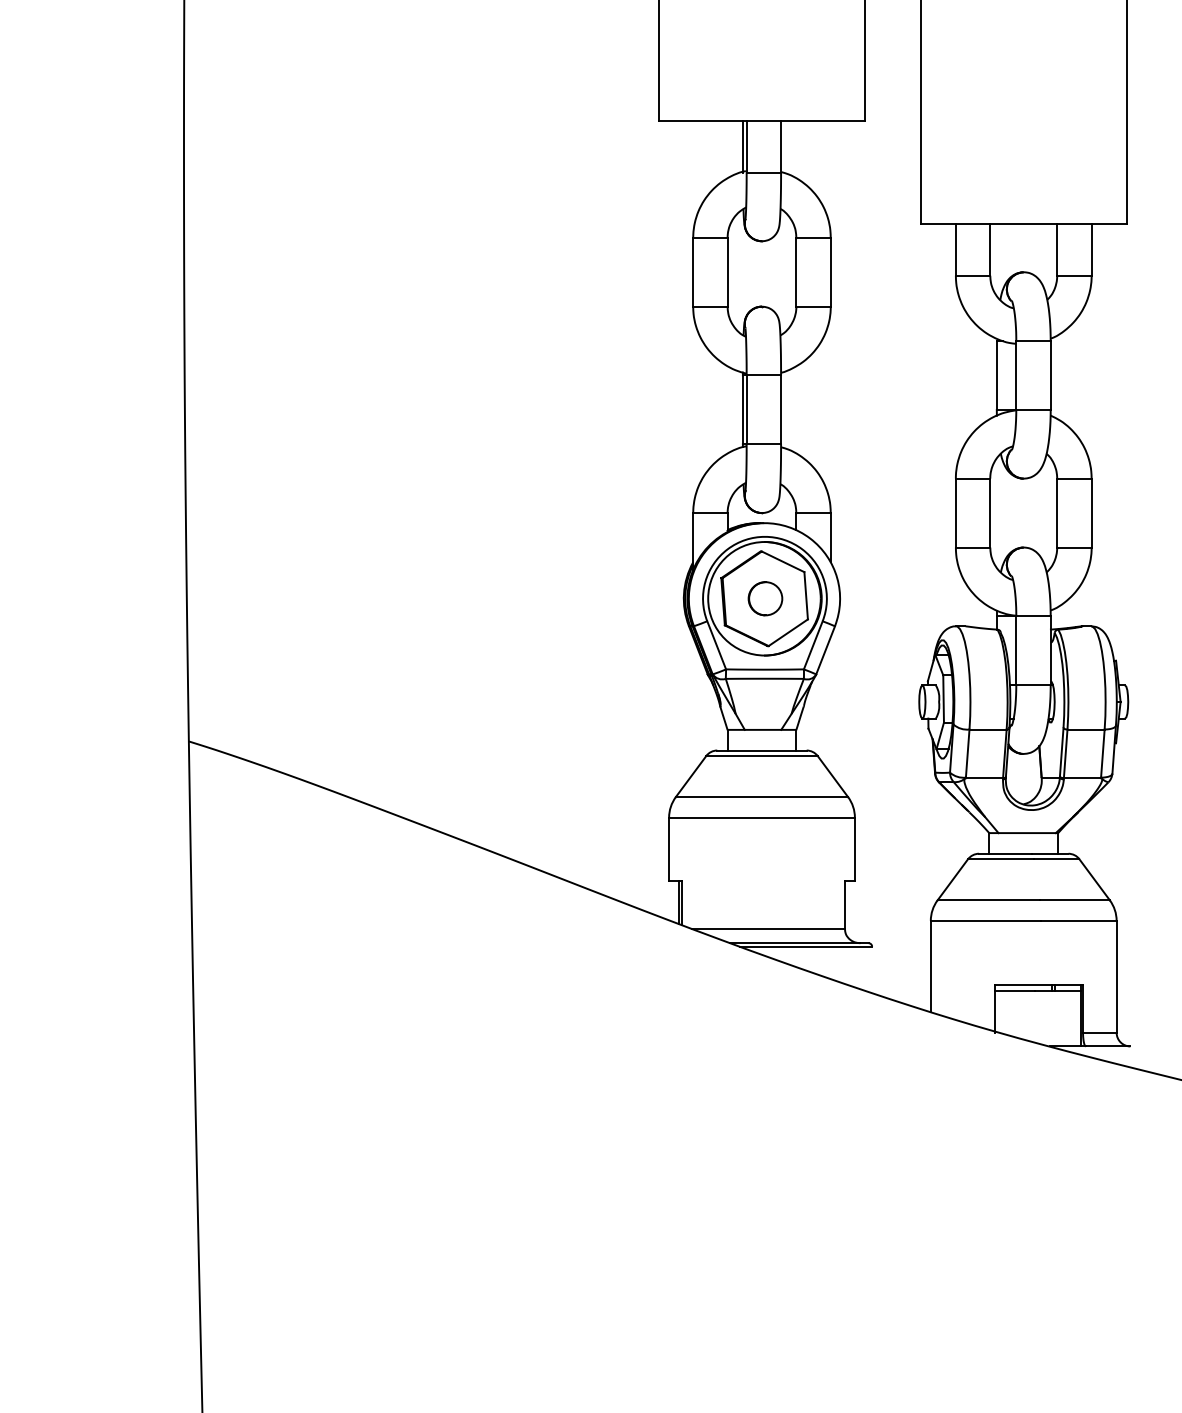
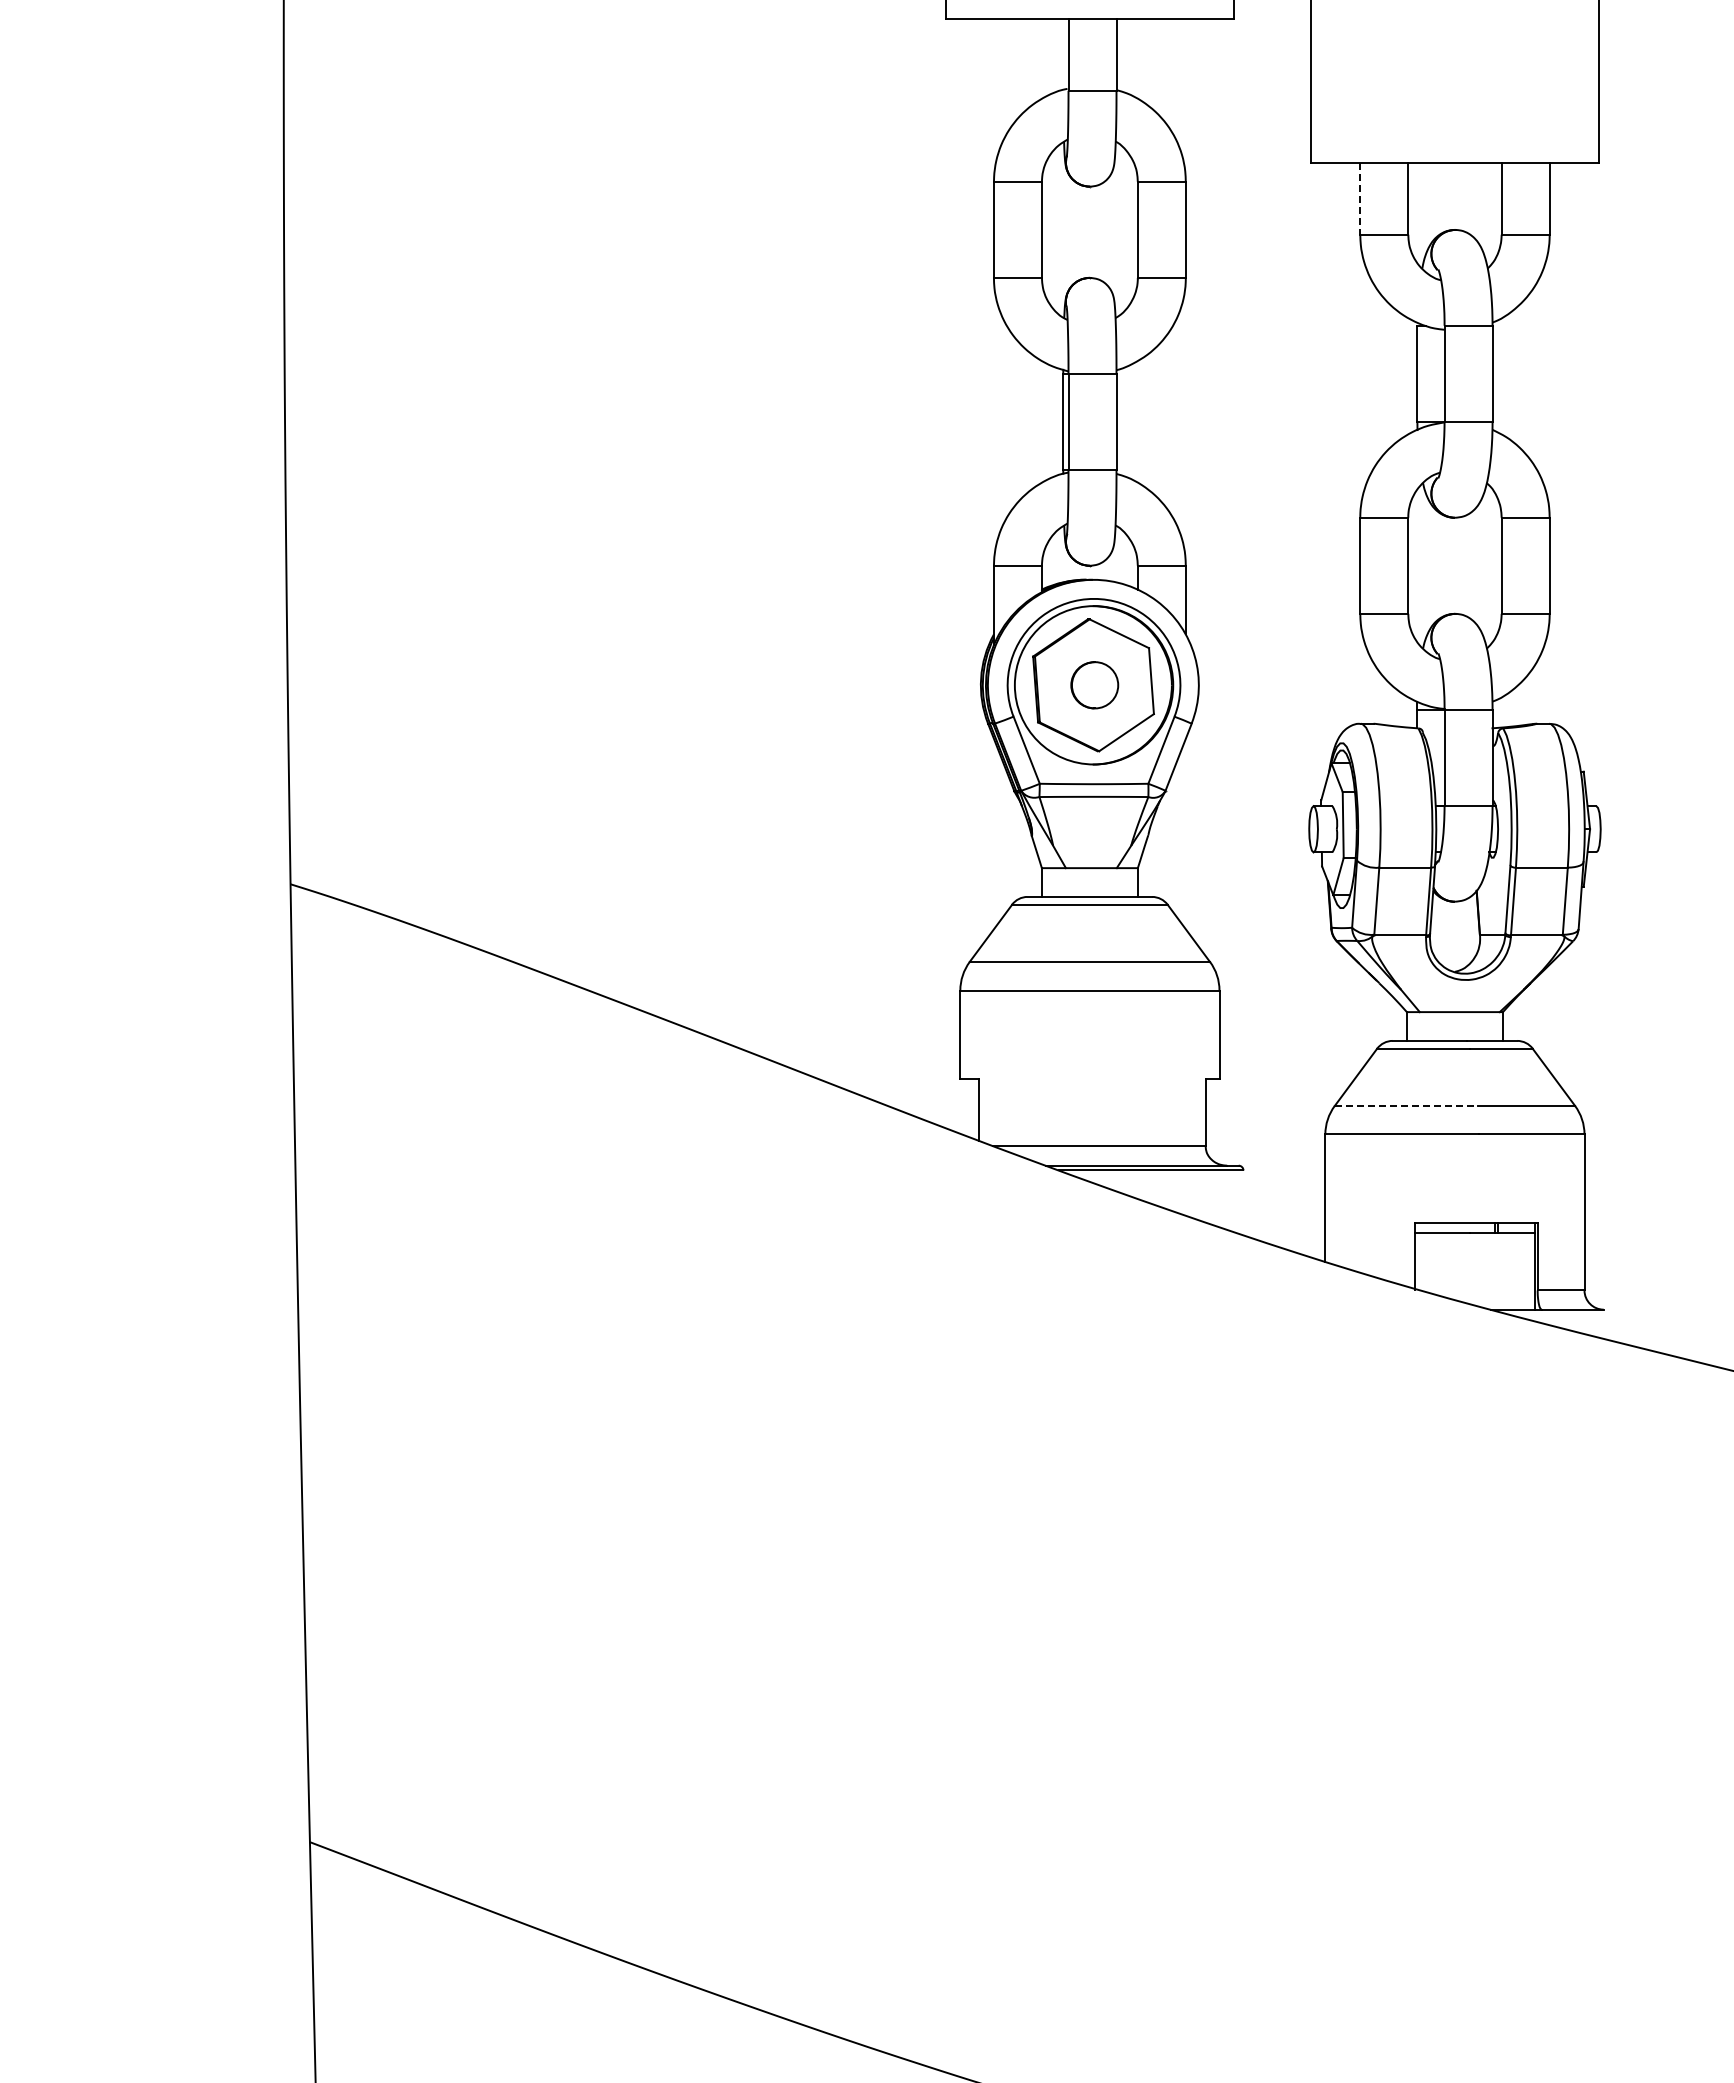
line: (743, 146) -> (1063, 54), removed
line: (956, 250) -> (1360, 199), solid -> dashed
line: (988, 900) -> (1406, 1105), solid -> dashed
line: (679, 902) -> (974, 1109), removed

